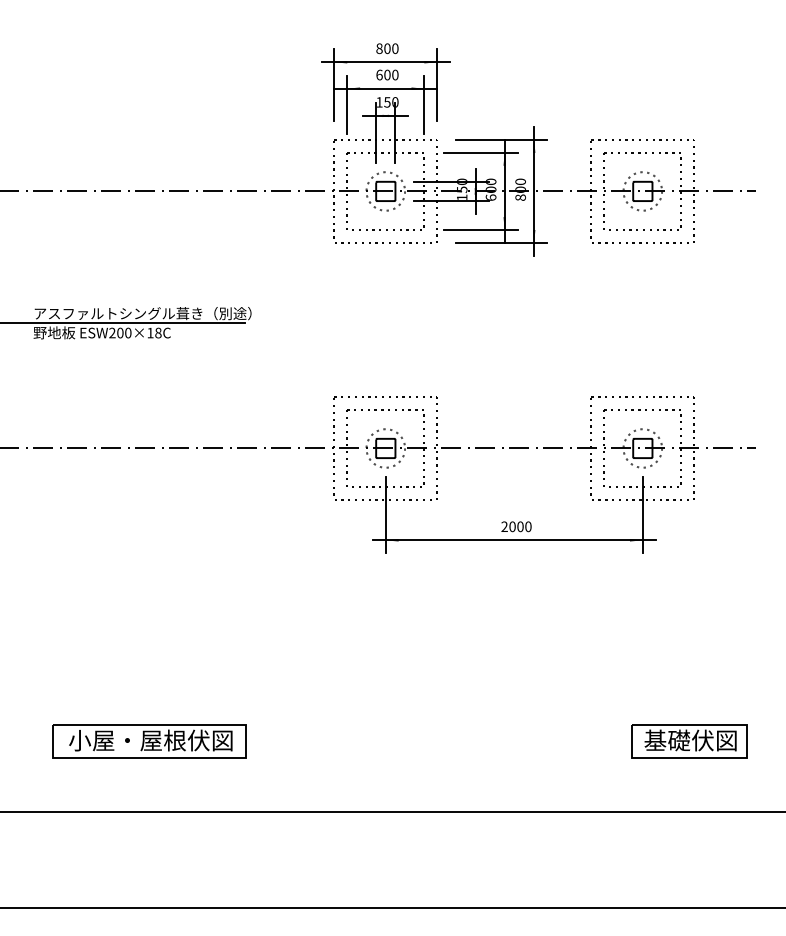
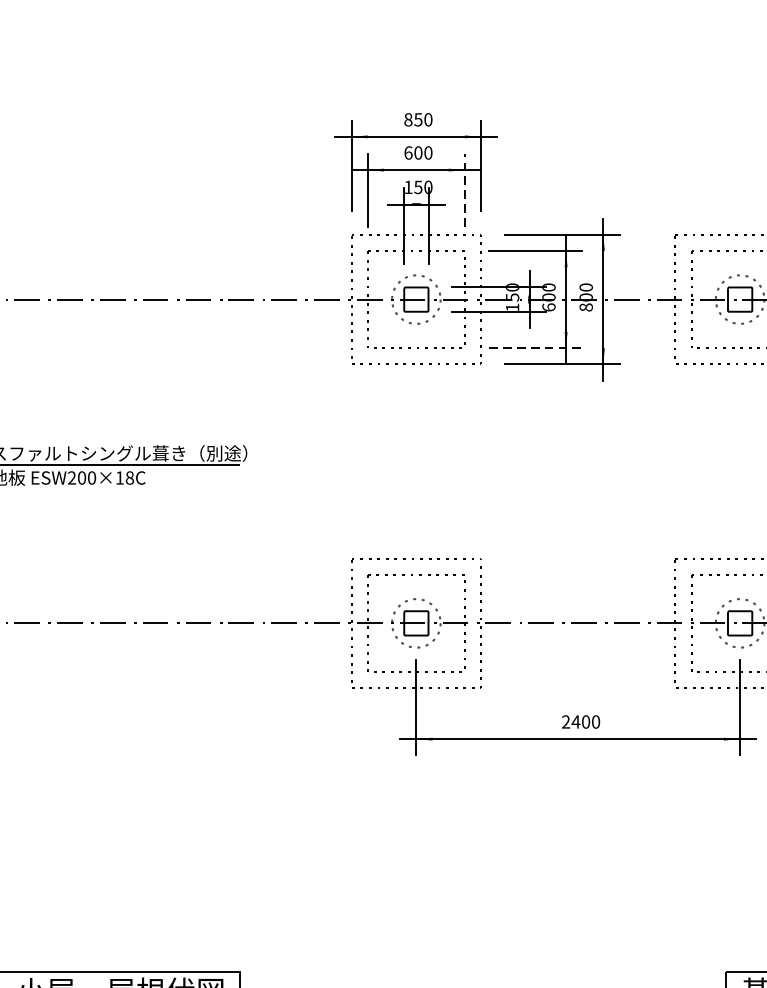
text: (387, 48) -> (418, 119), 800 -> 850
line: (424, 104) -> (465, 190), solid -> dashed
line: (480, 230) -> (535, 348), solid -> dashed
text: (512, 526) -> (575, 721), 2000 -> 2400

